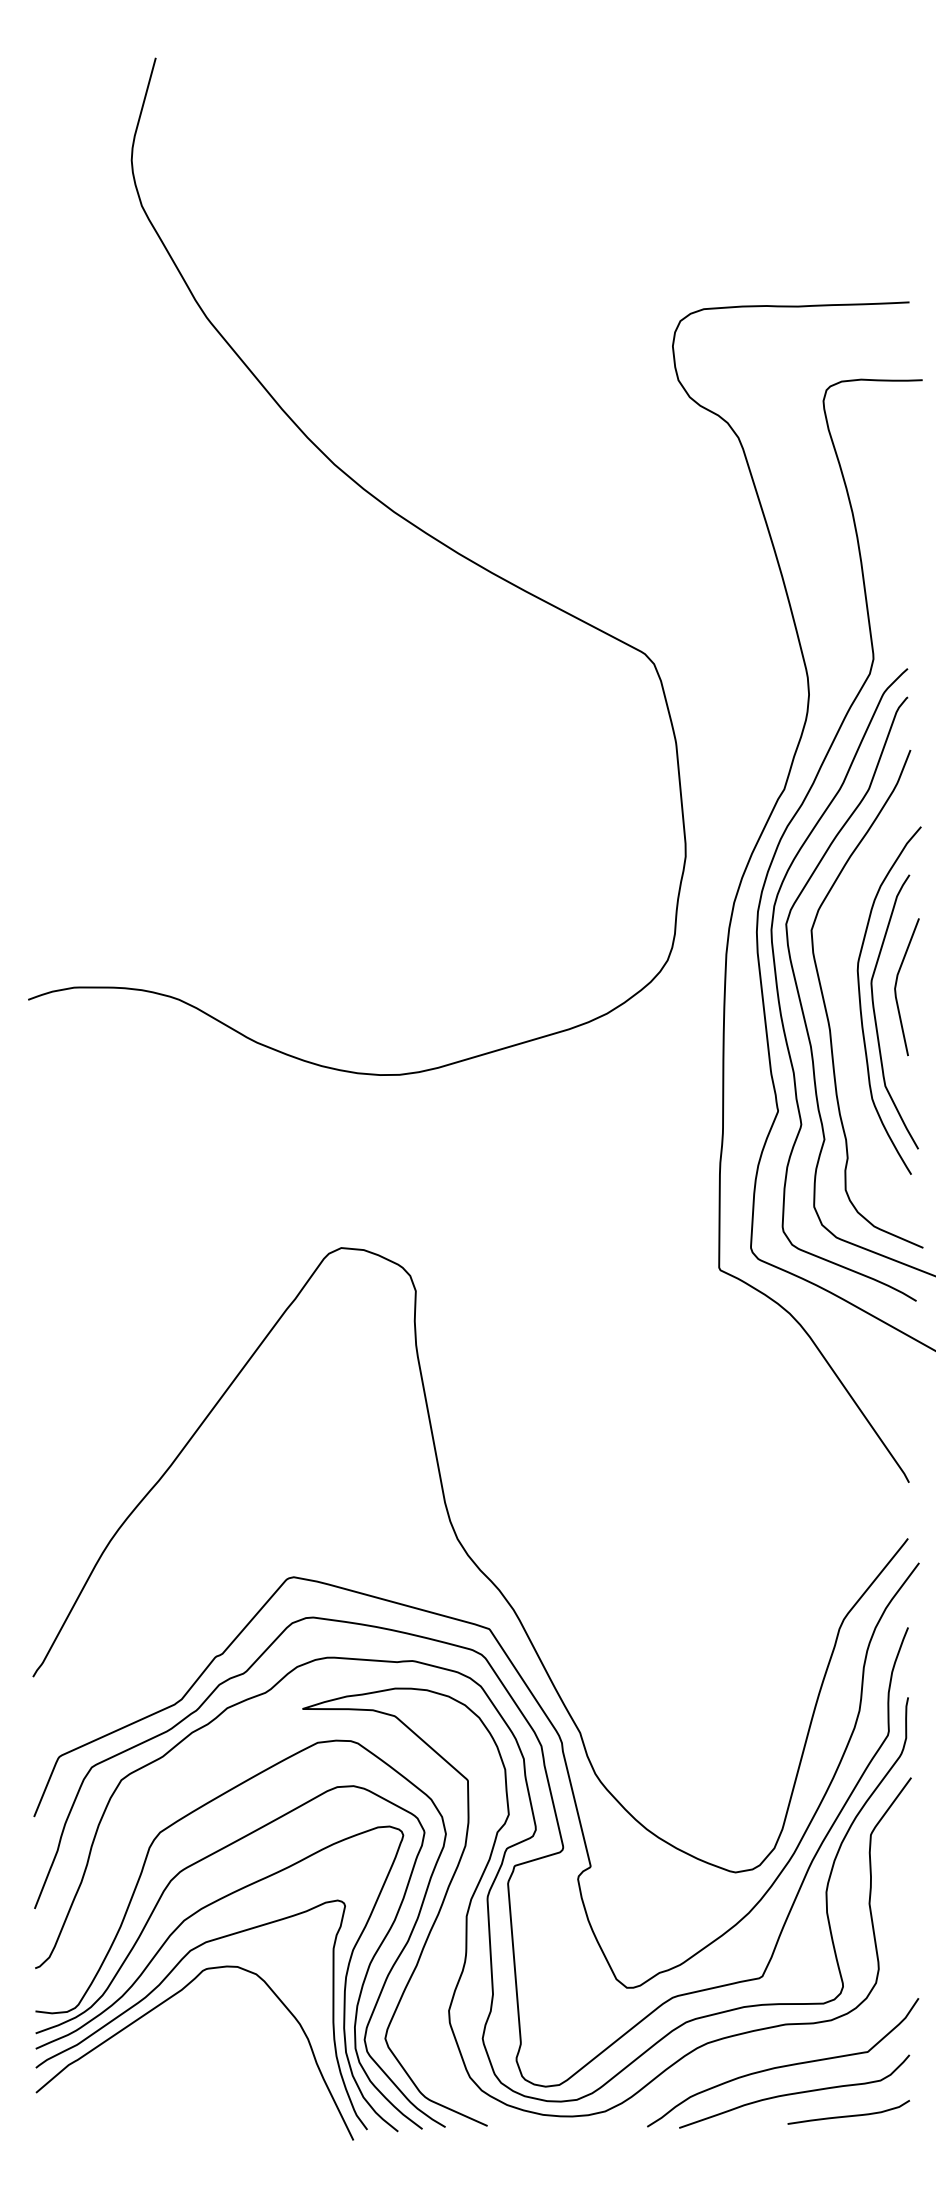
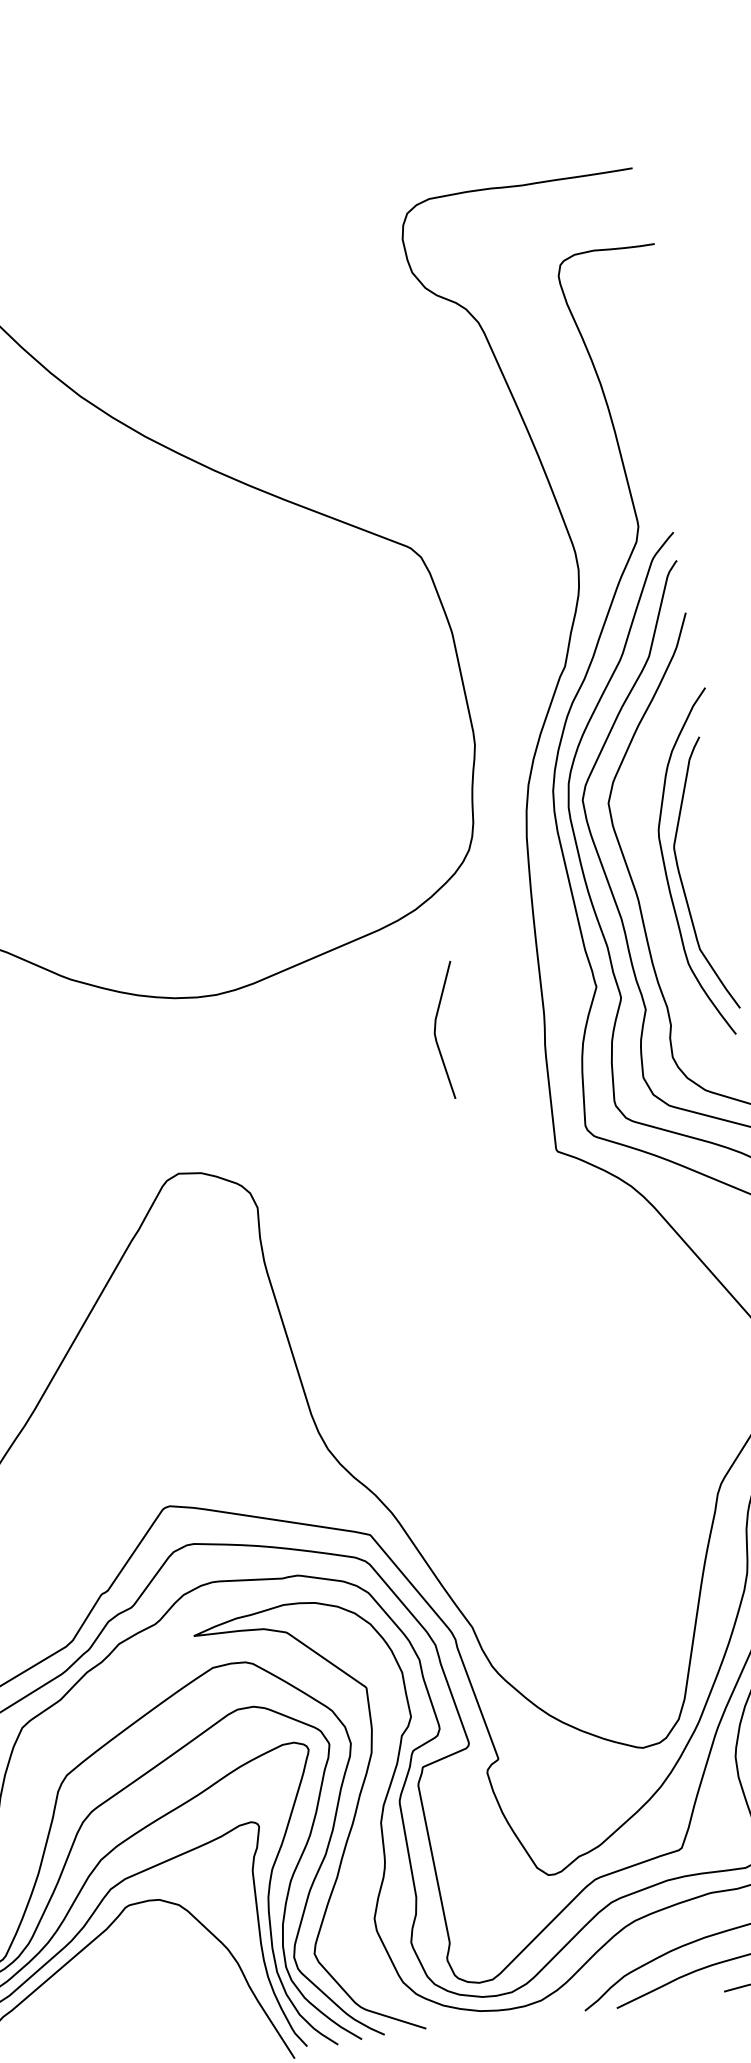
curve: (896, 987) -> (436, 1032), moved

